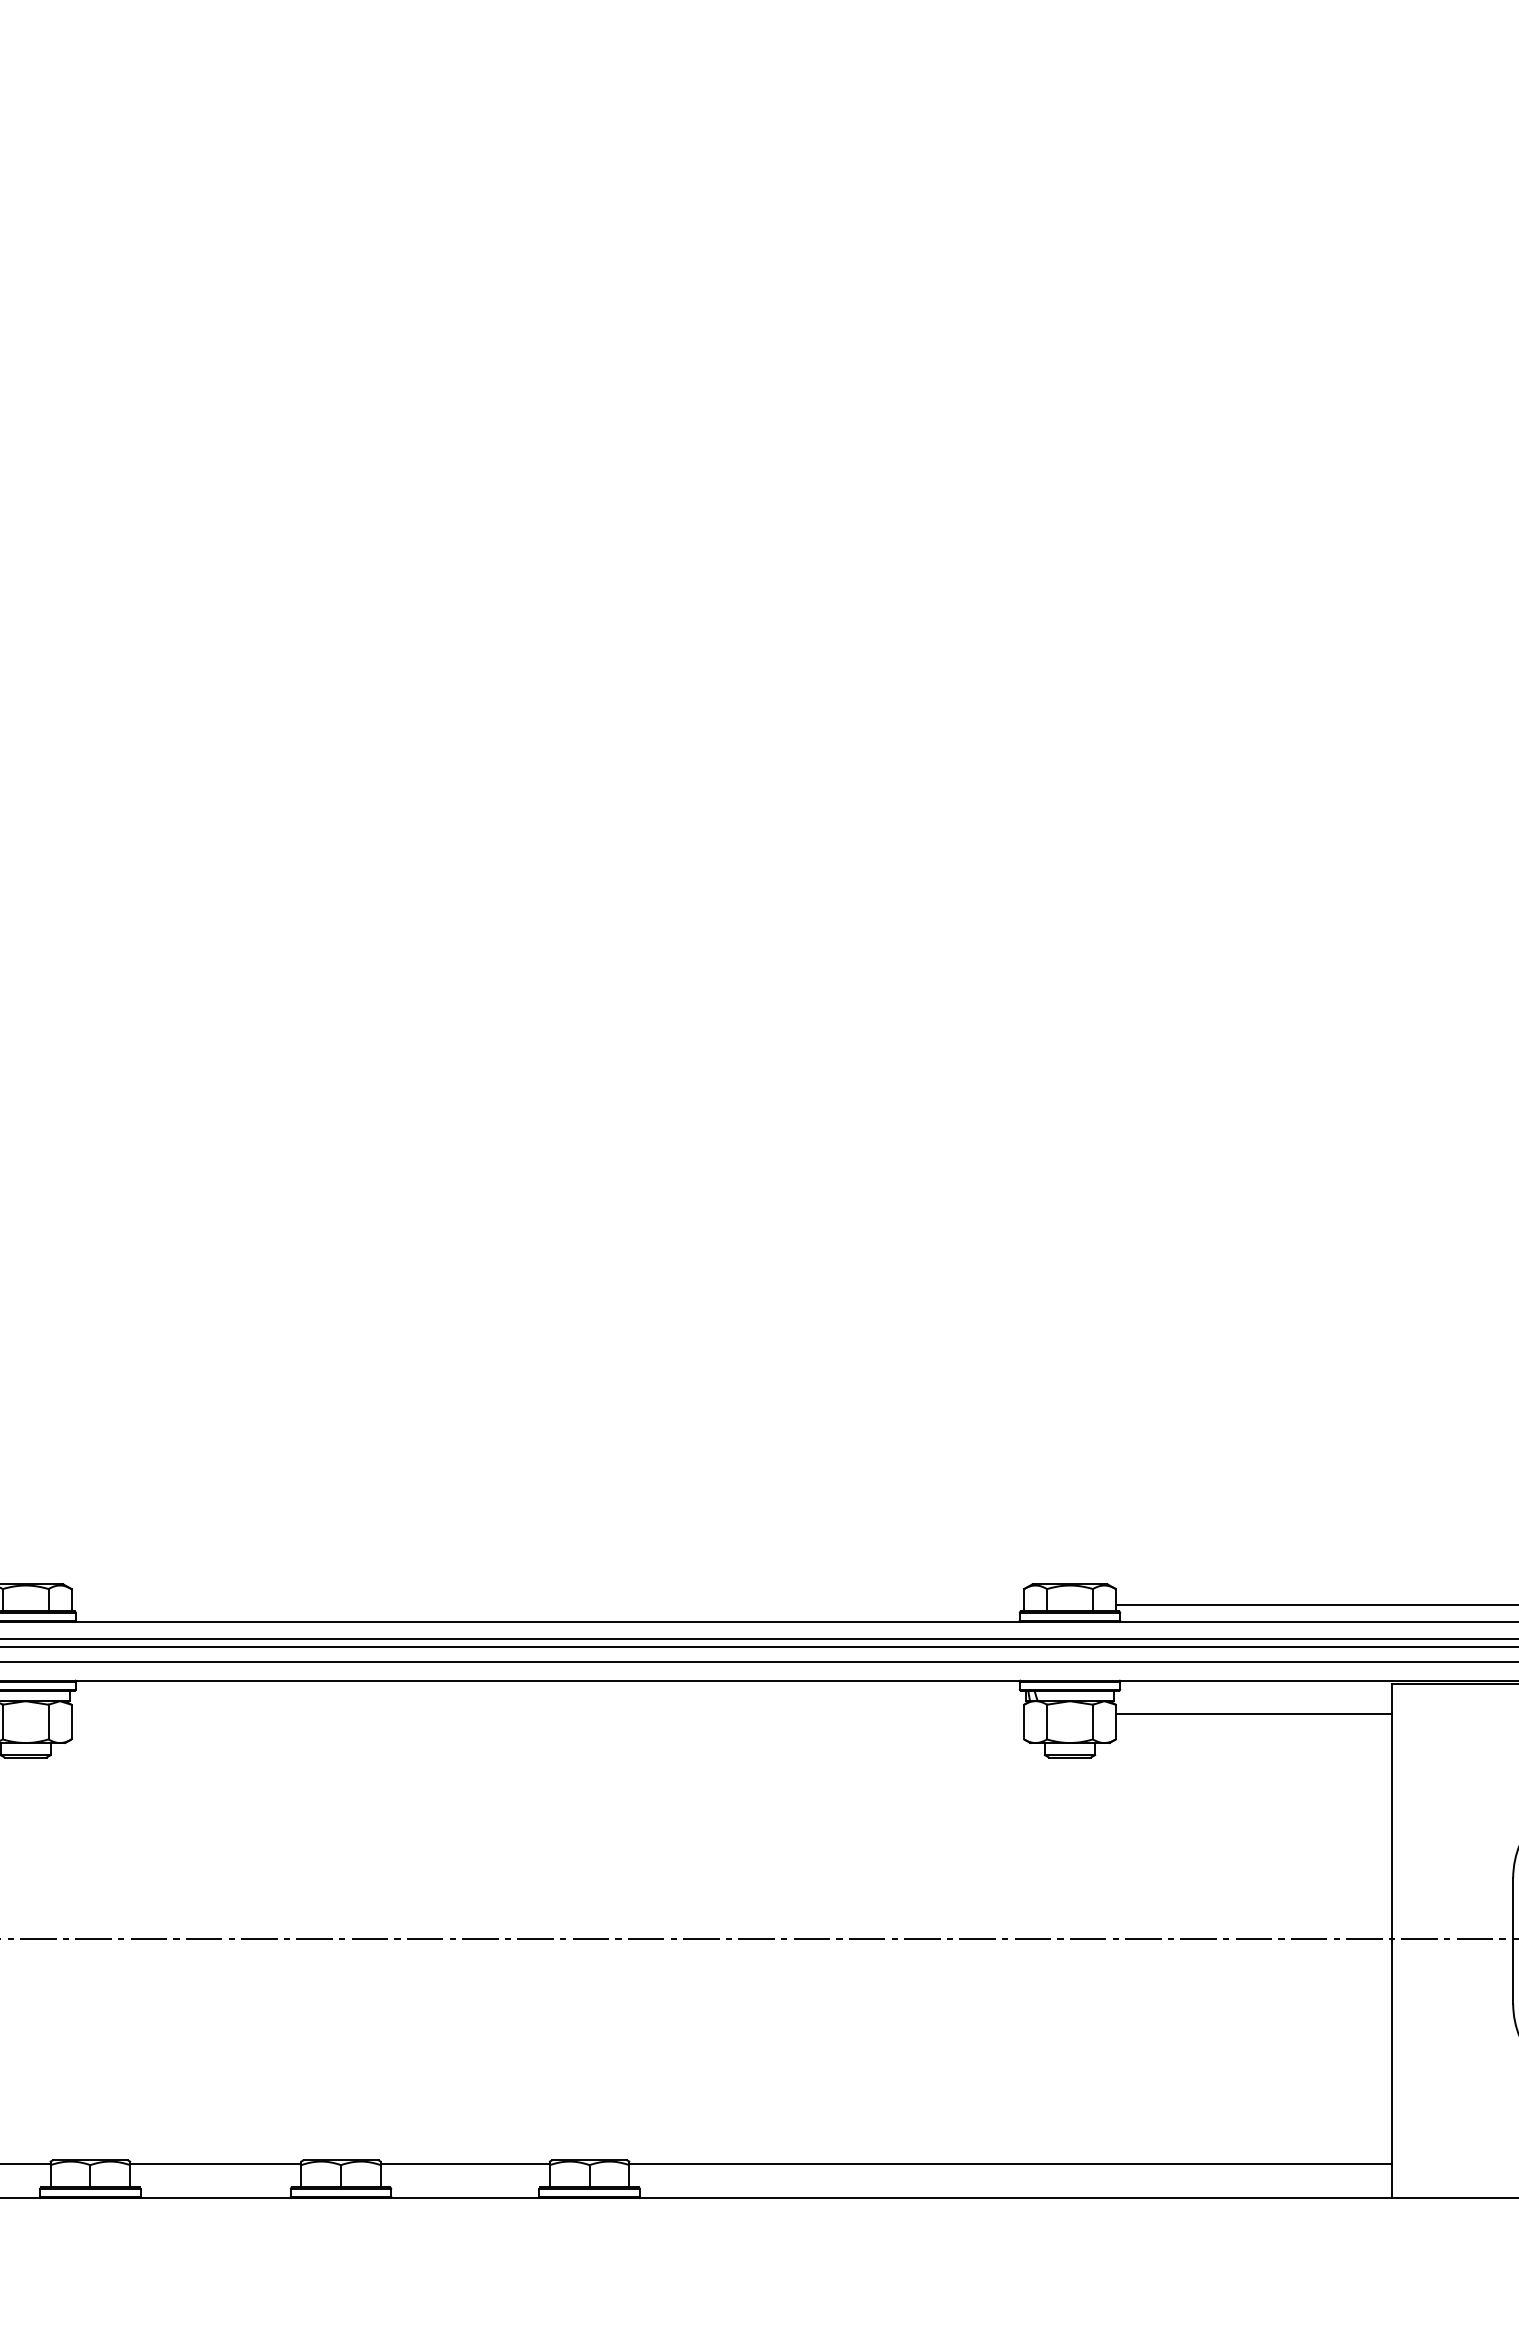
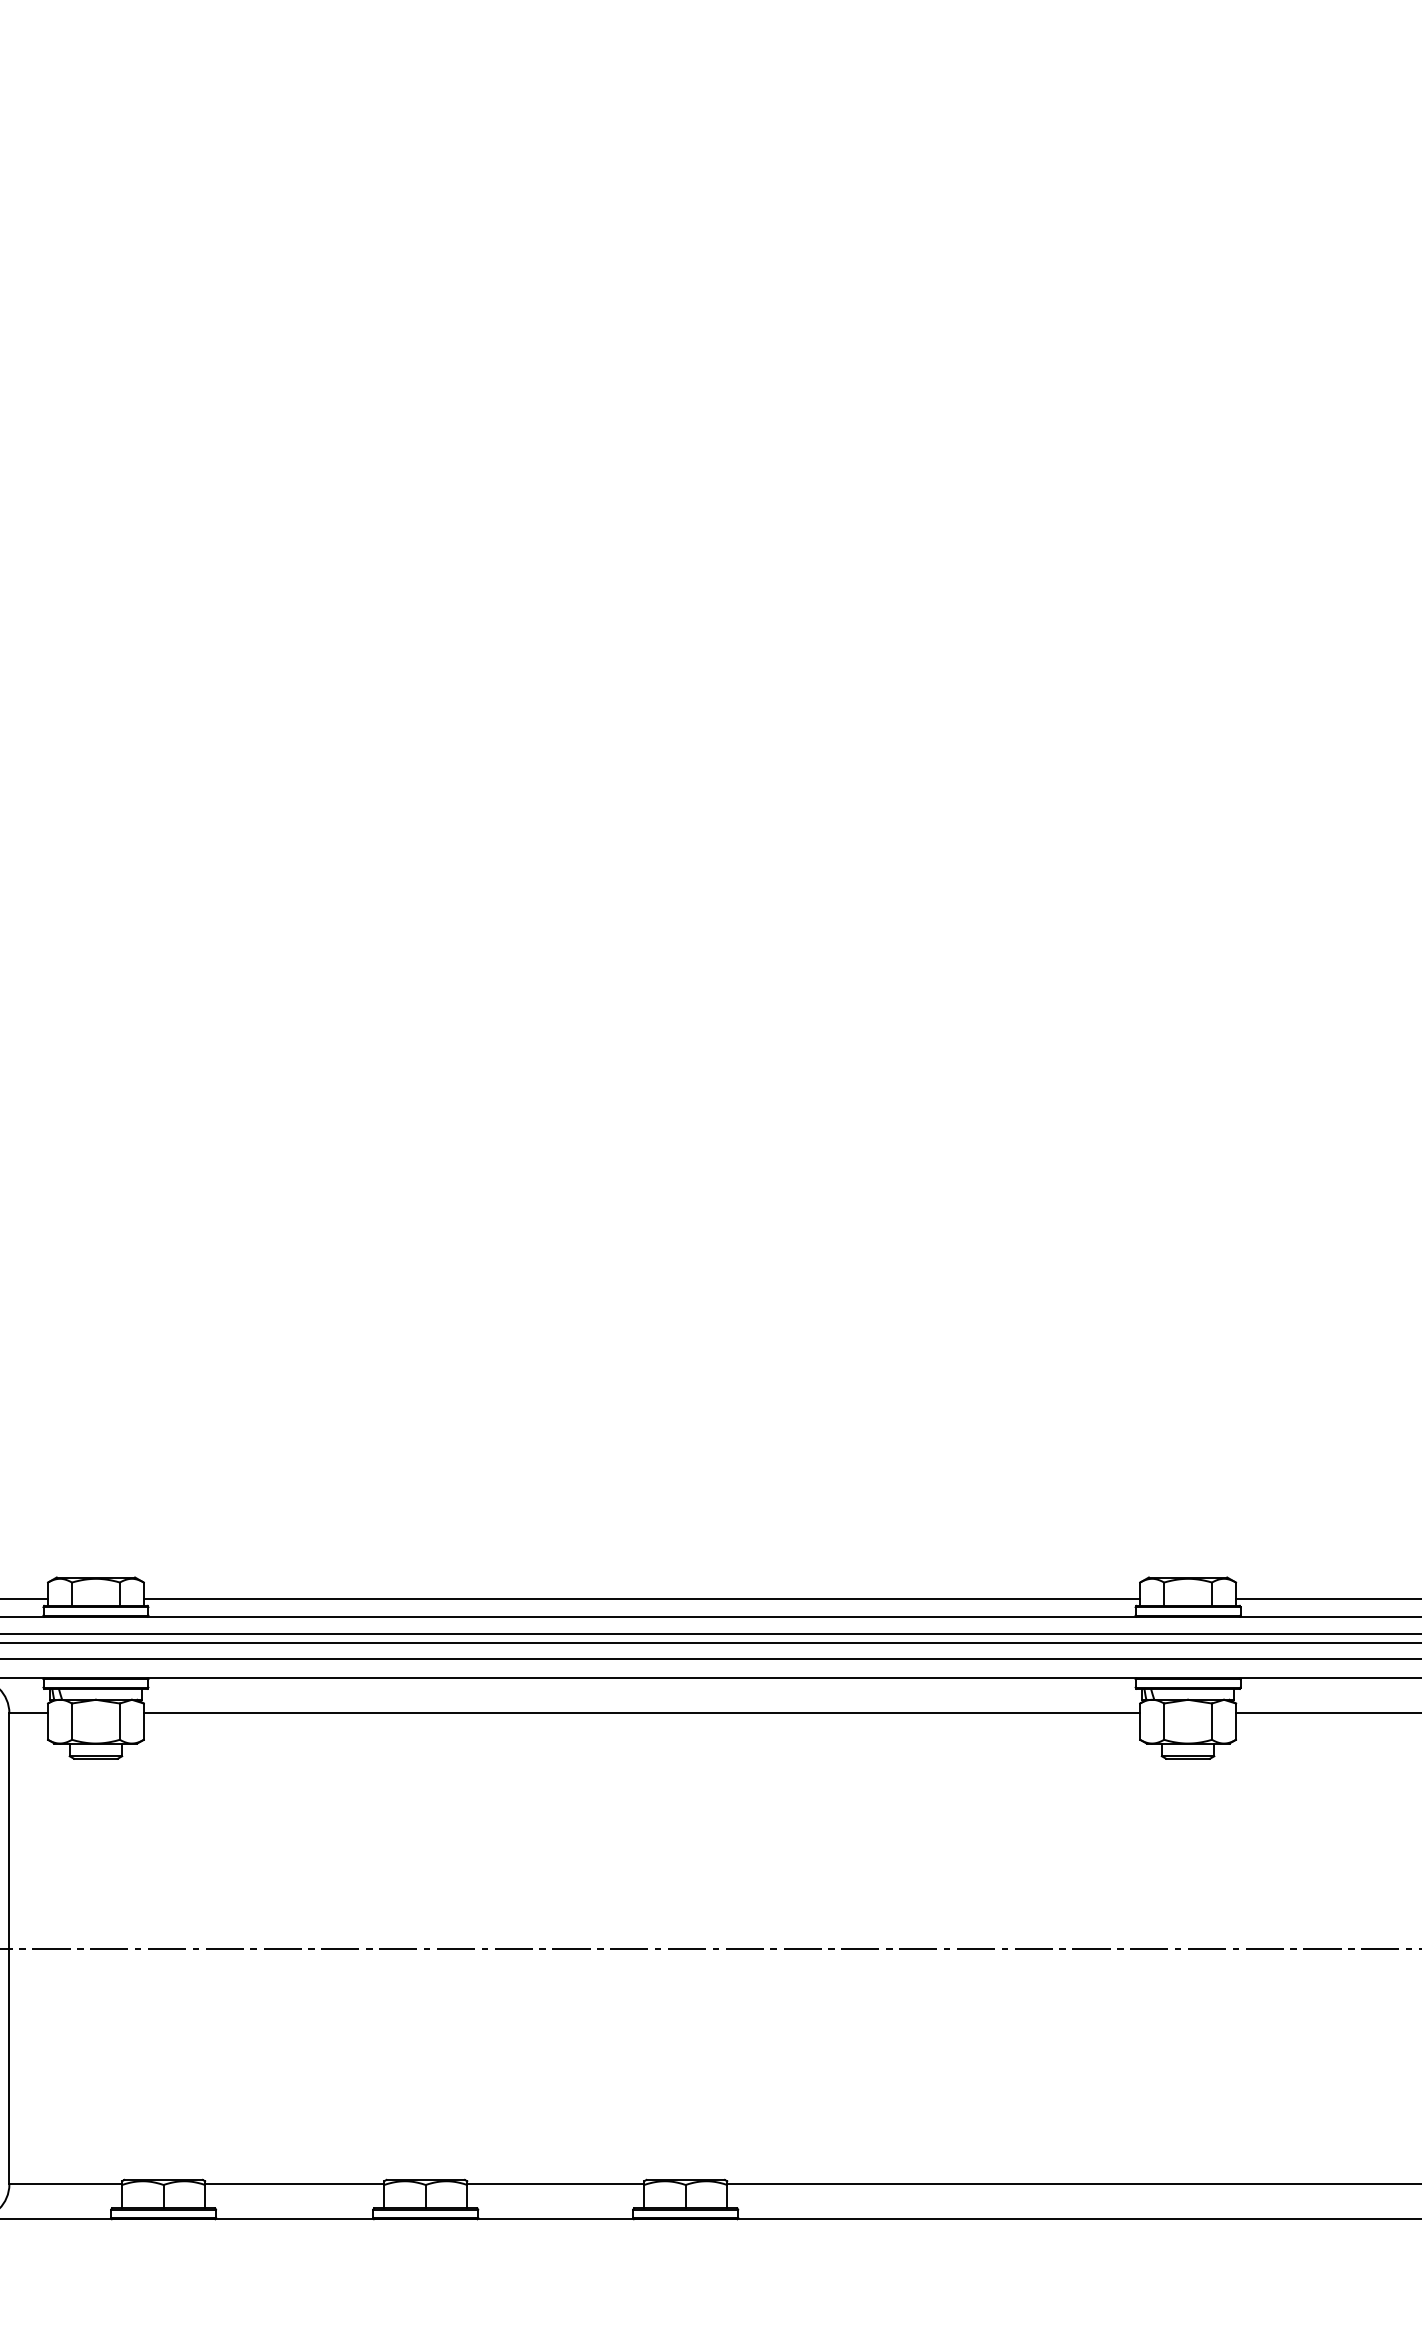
line: (547, 1605) -> (641, 1599), added
line: (547, 1714) -> (641, 1713), added

